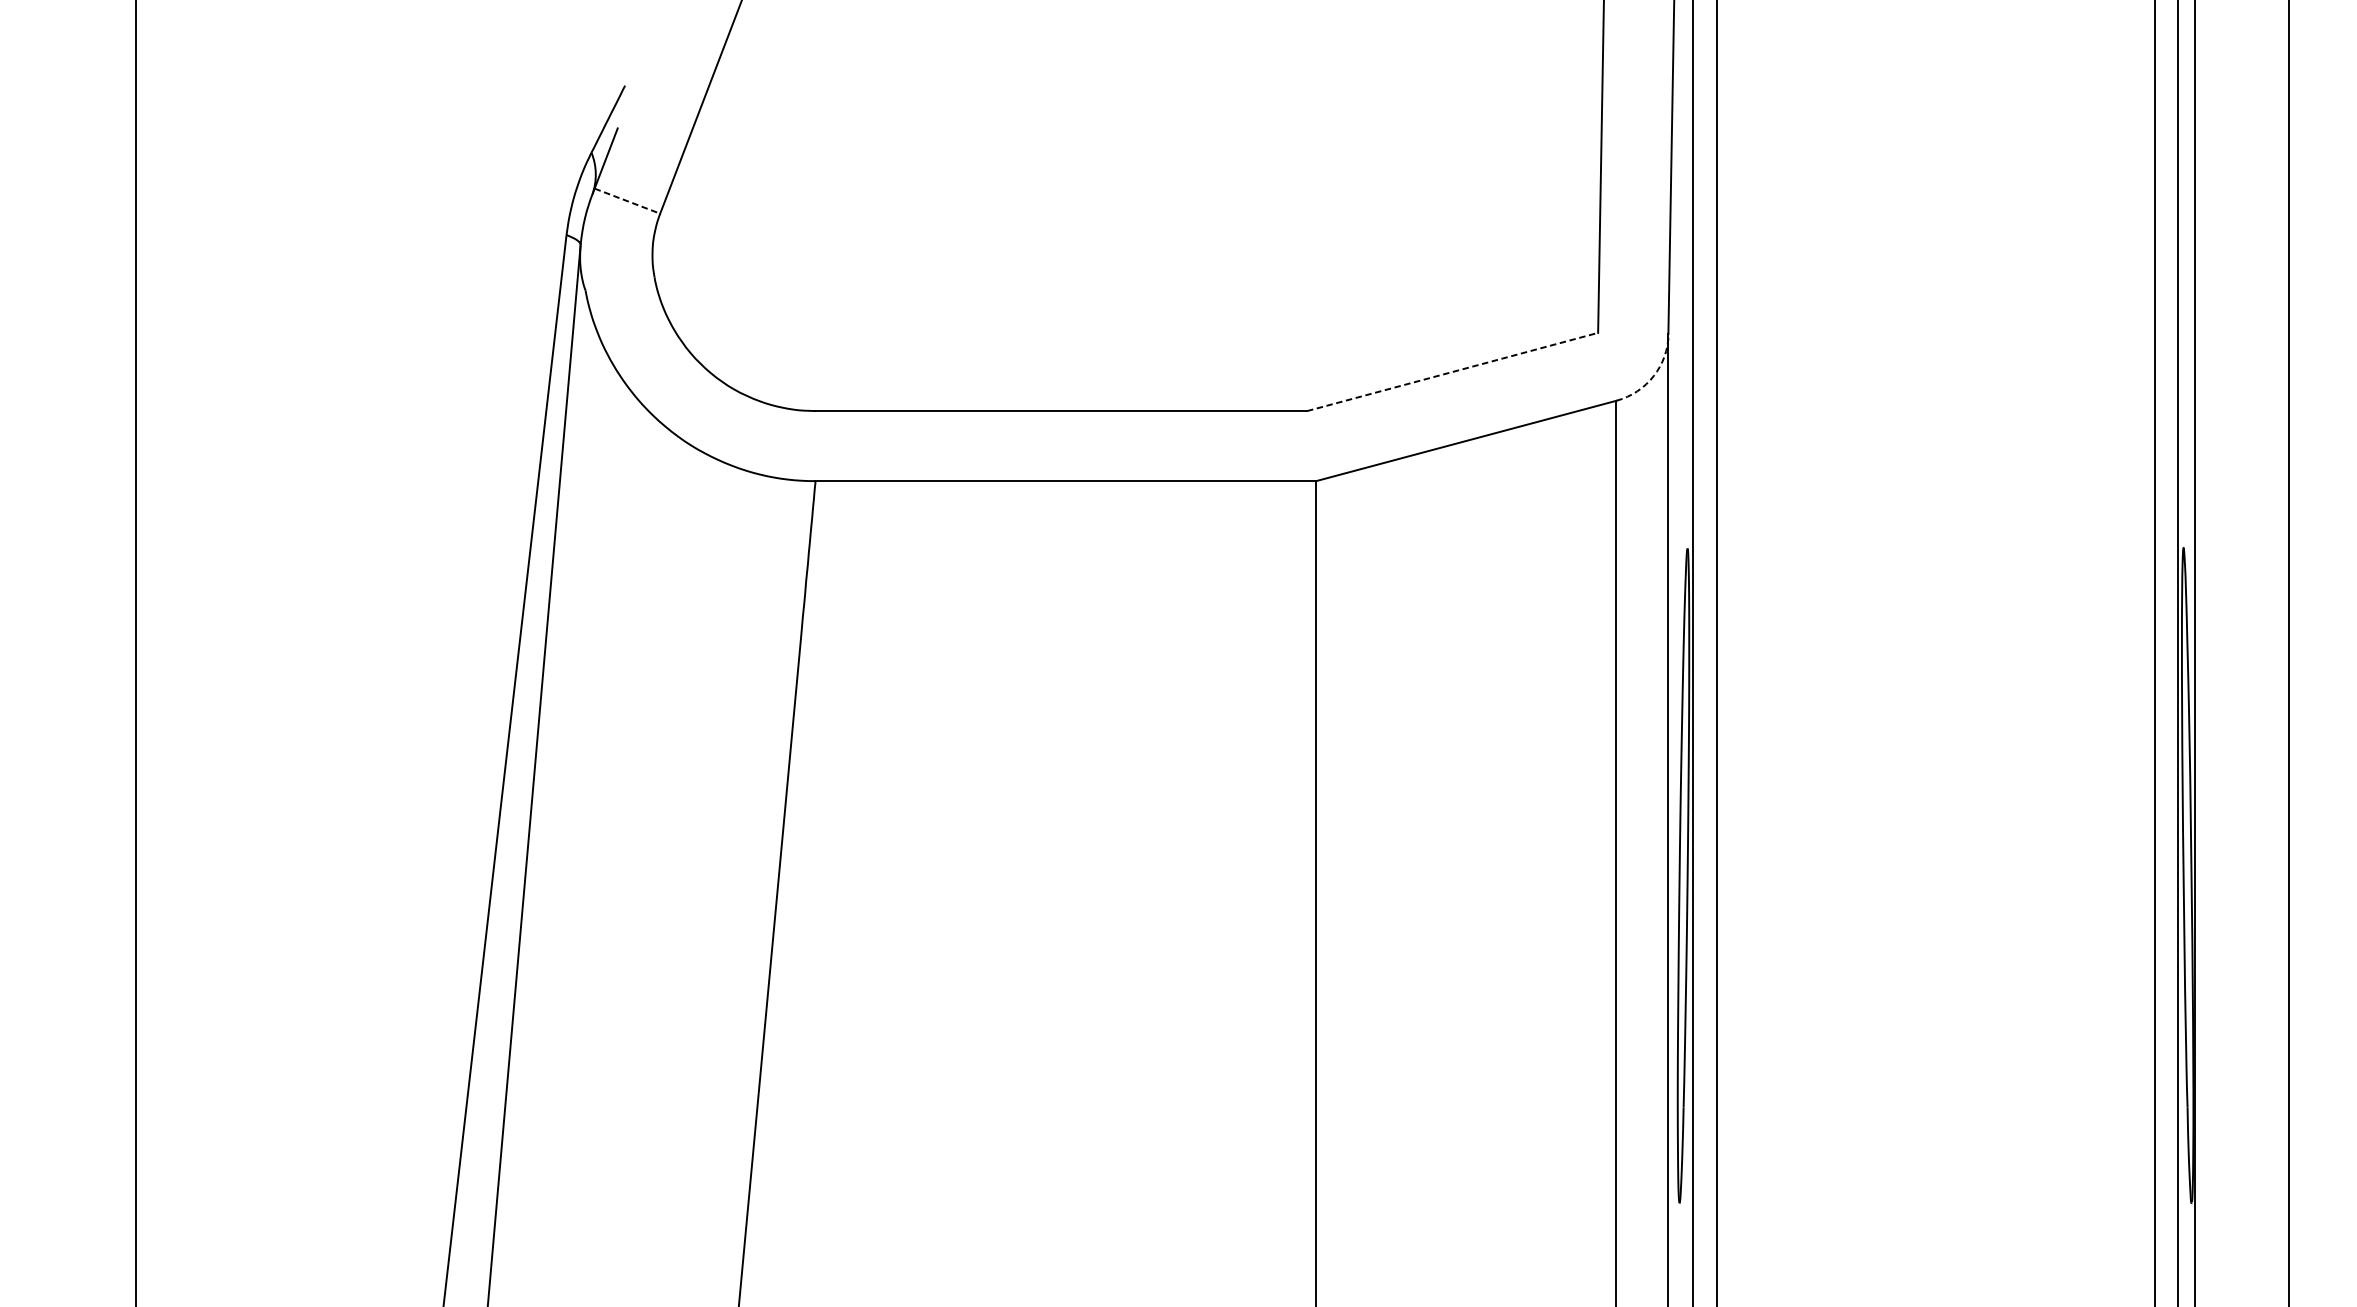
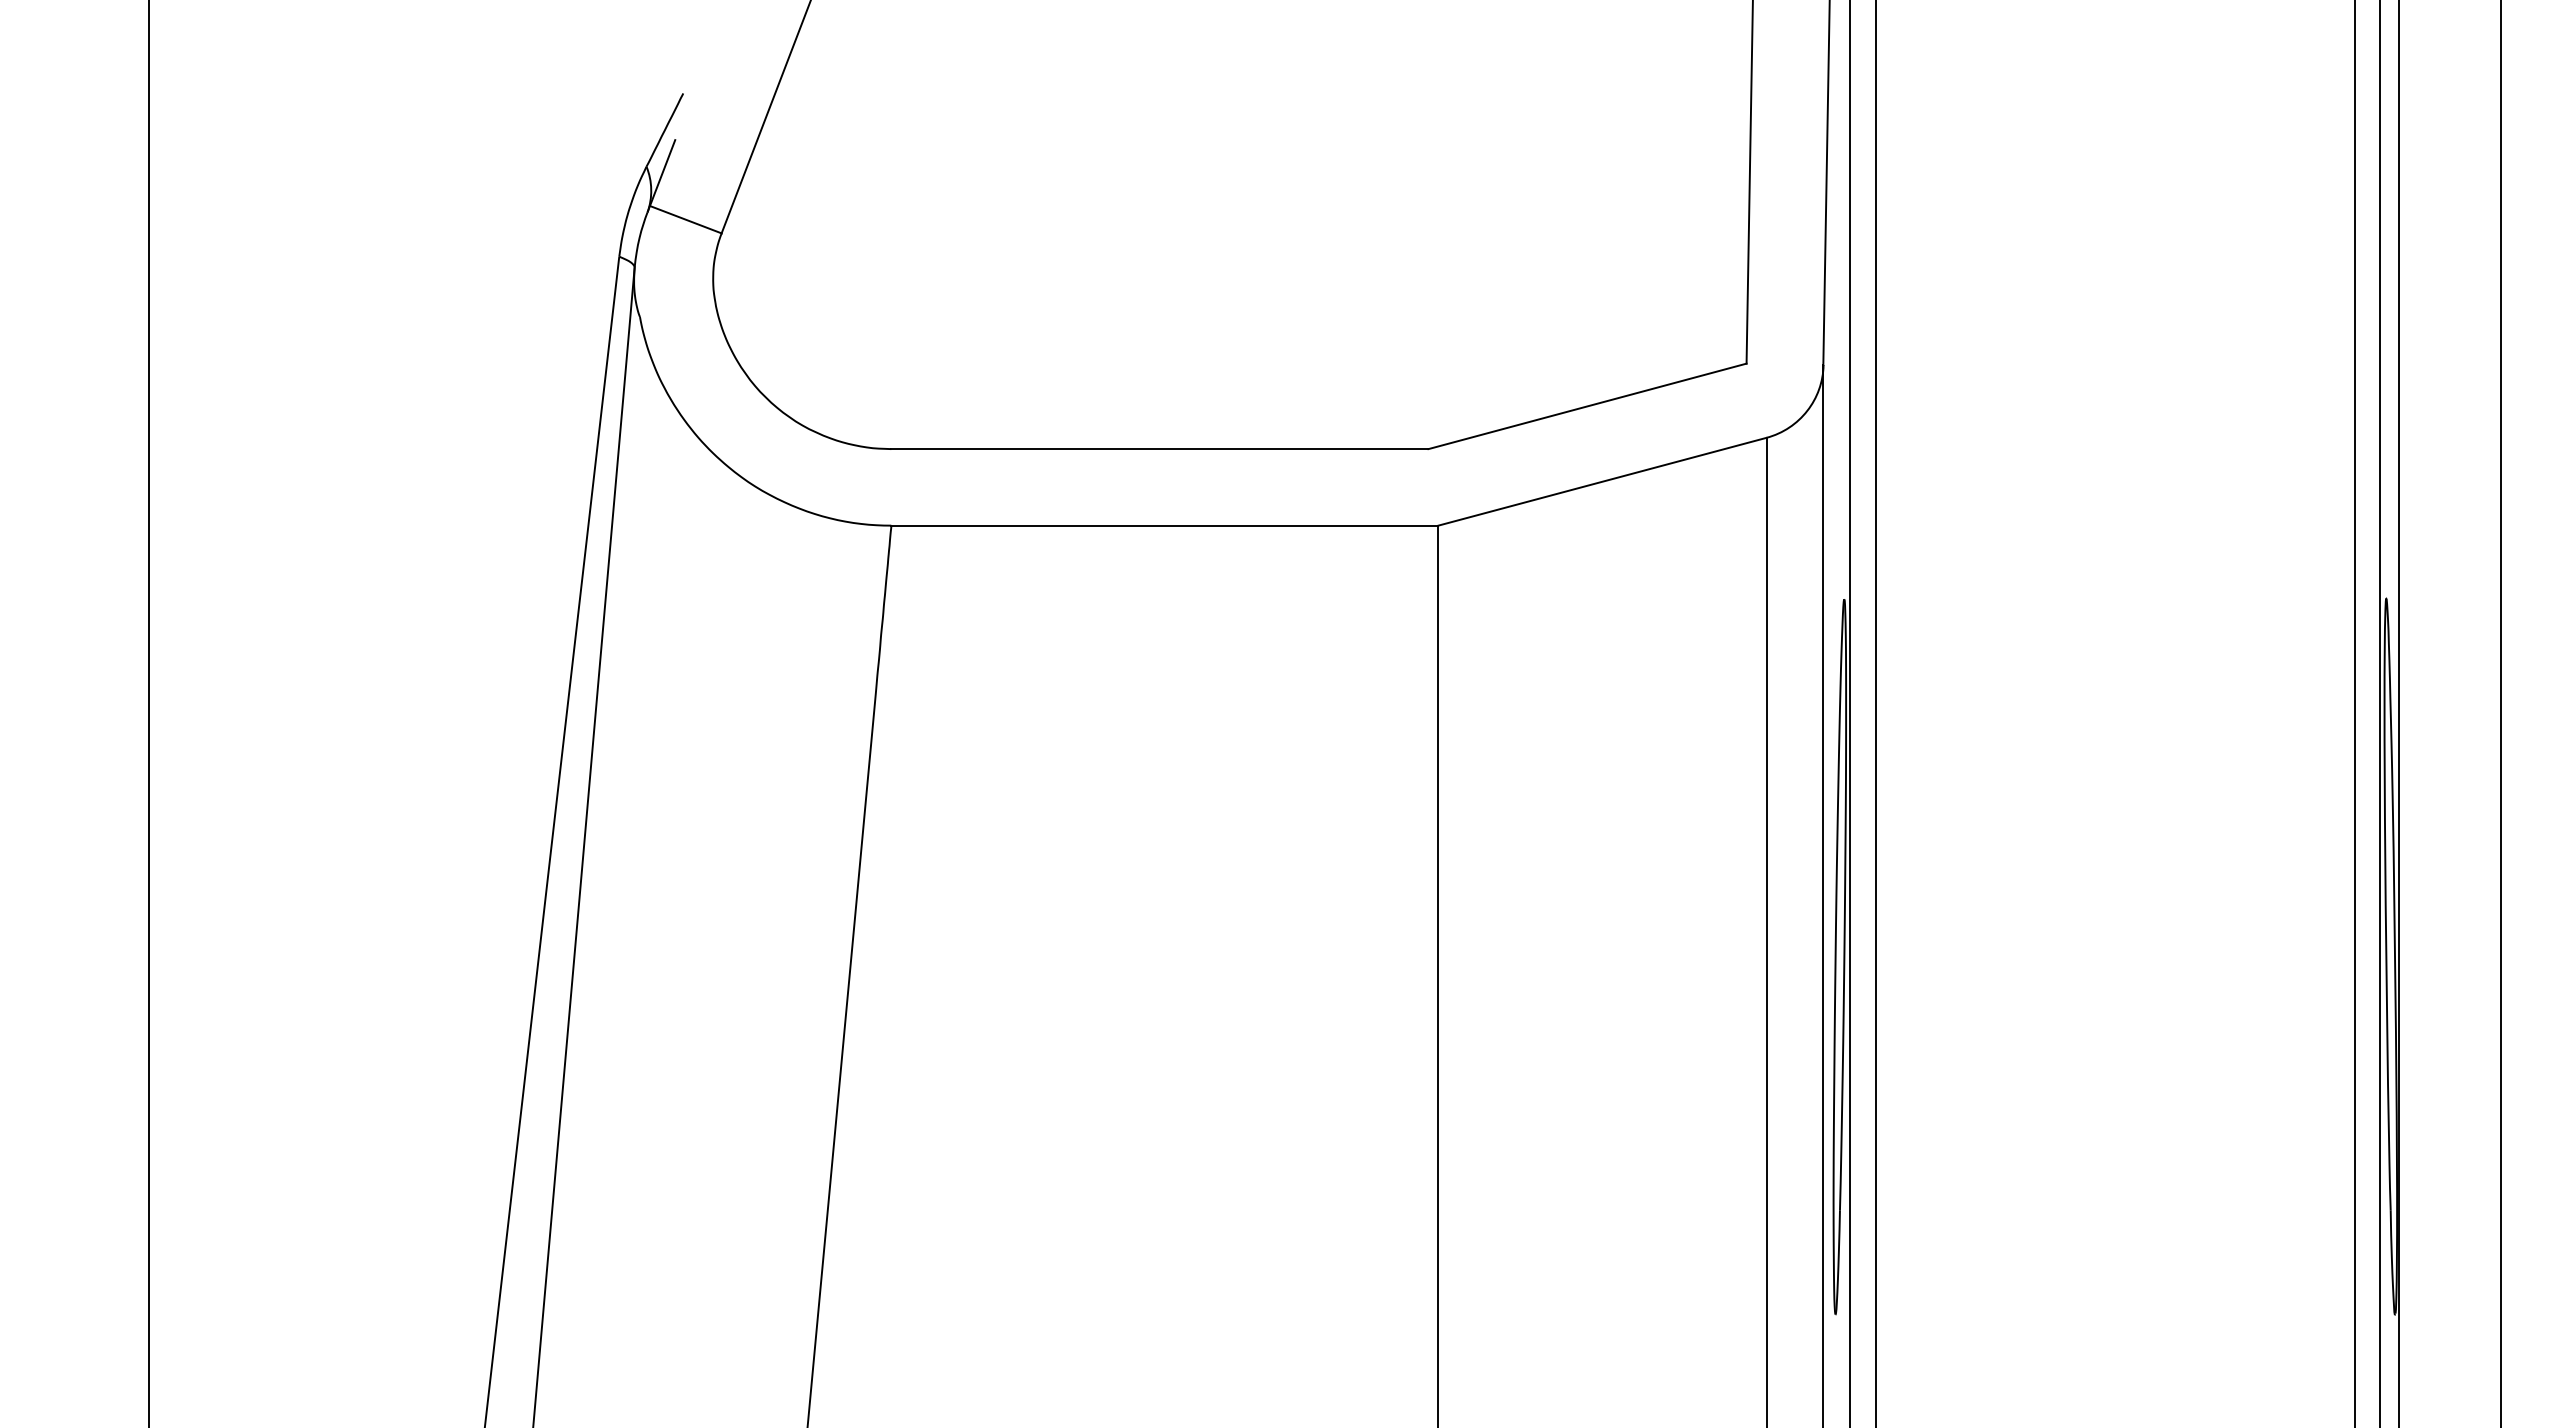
line: (628, 200) -> (686, 219), dashed -> solid
line: (1452, 372) -> (1587, 406), dashed -> solid
arc: (1653, 375) -> (1807, 410), dashed -> solid

